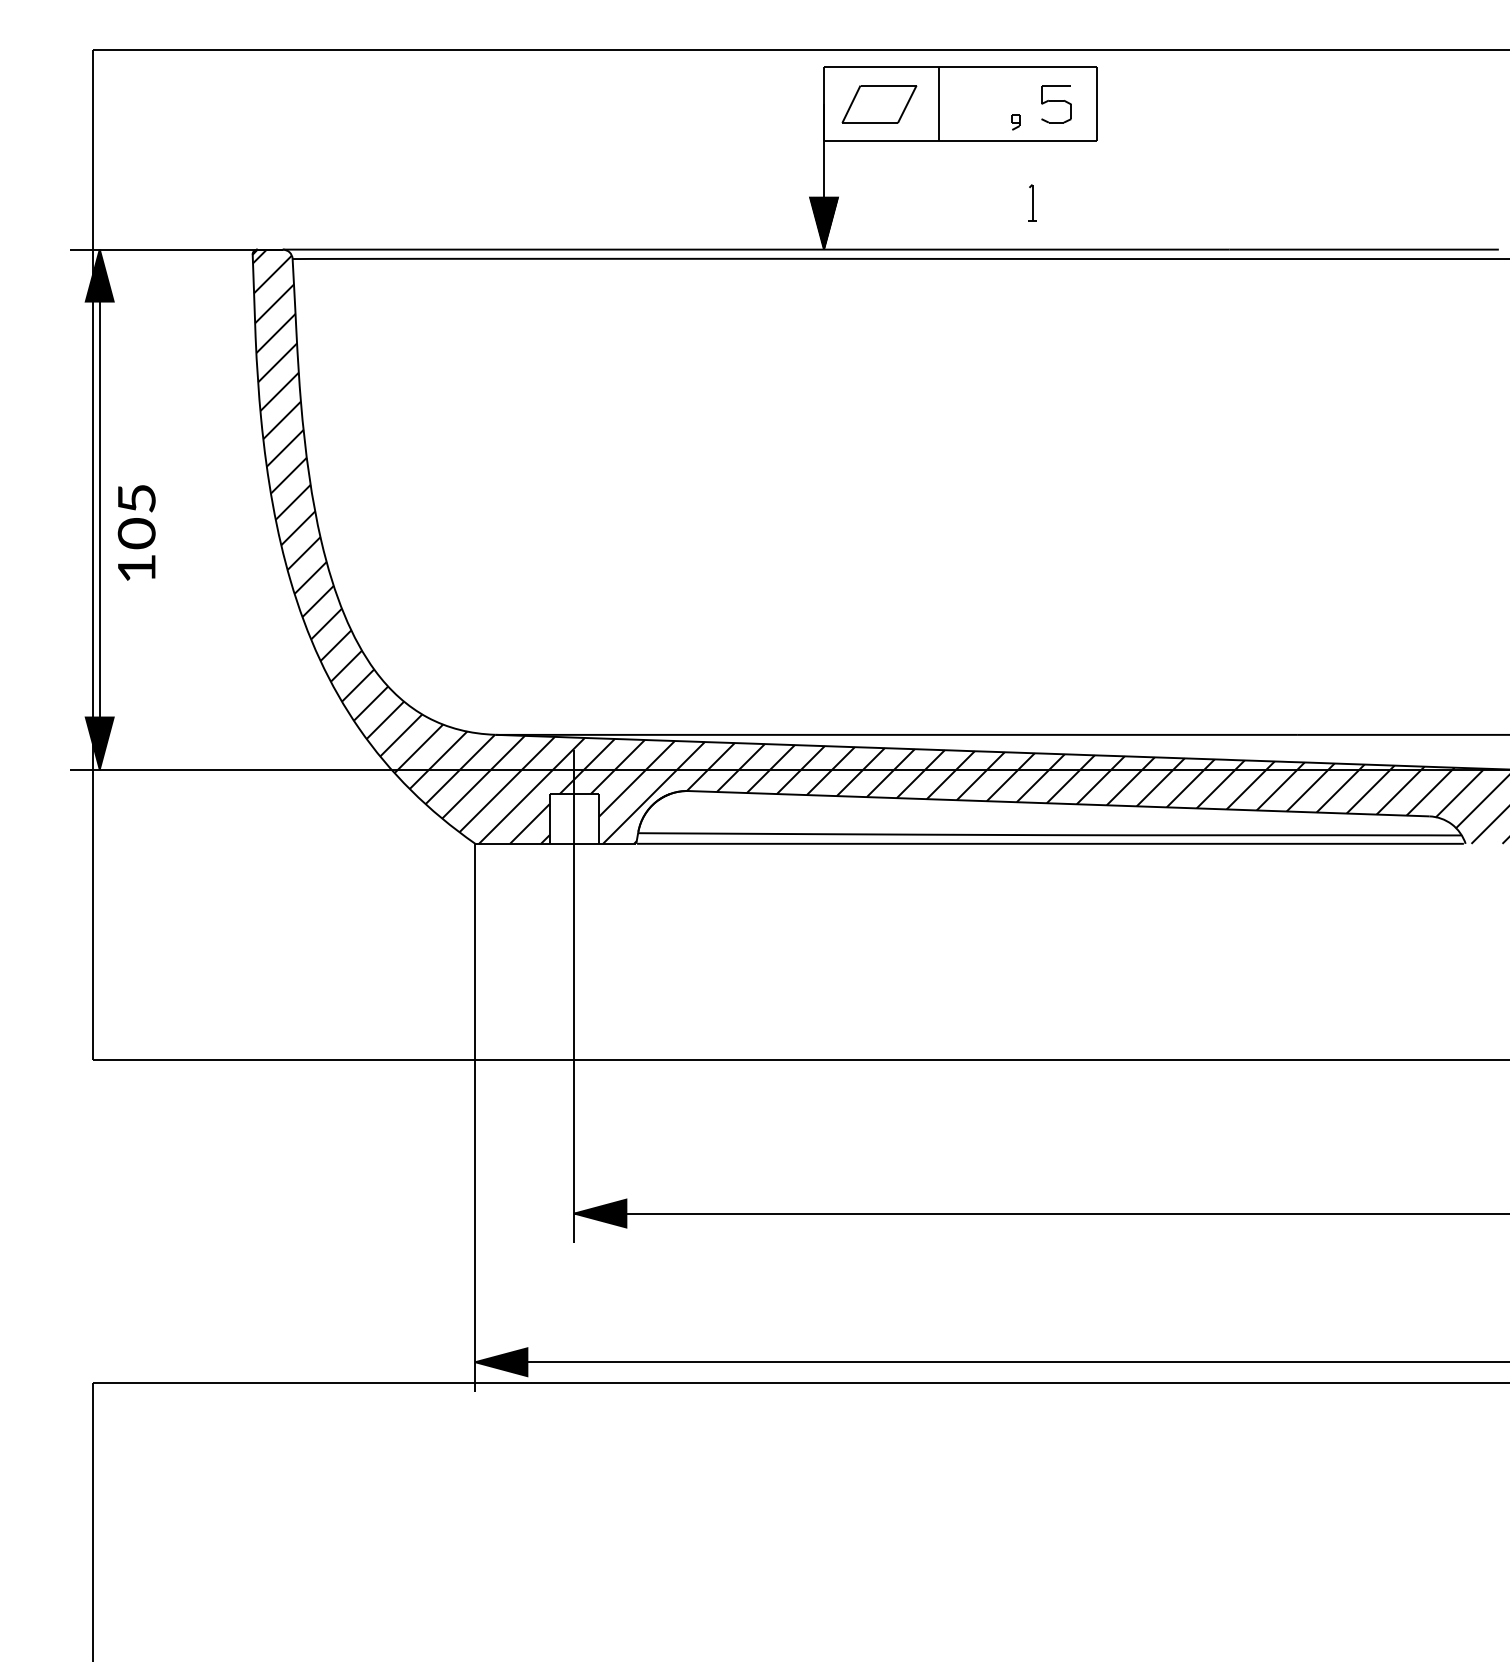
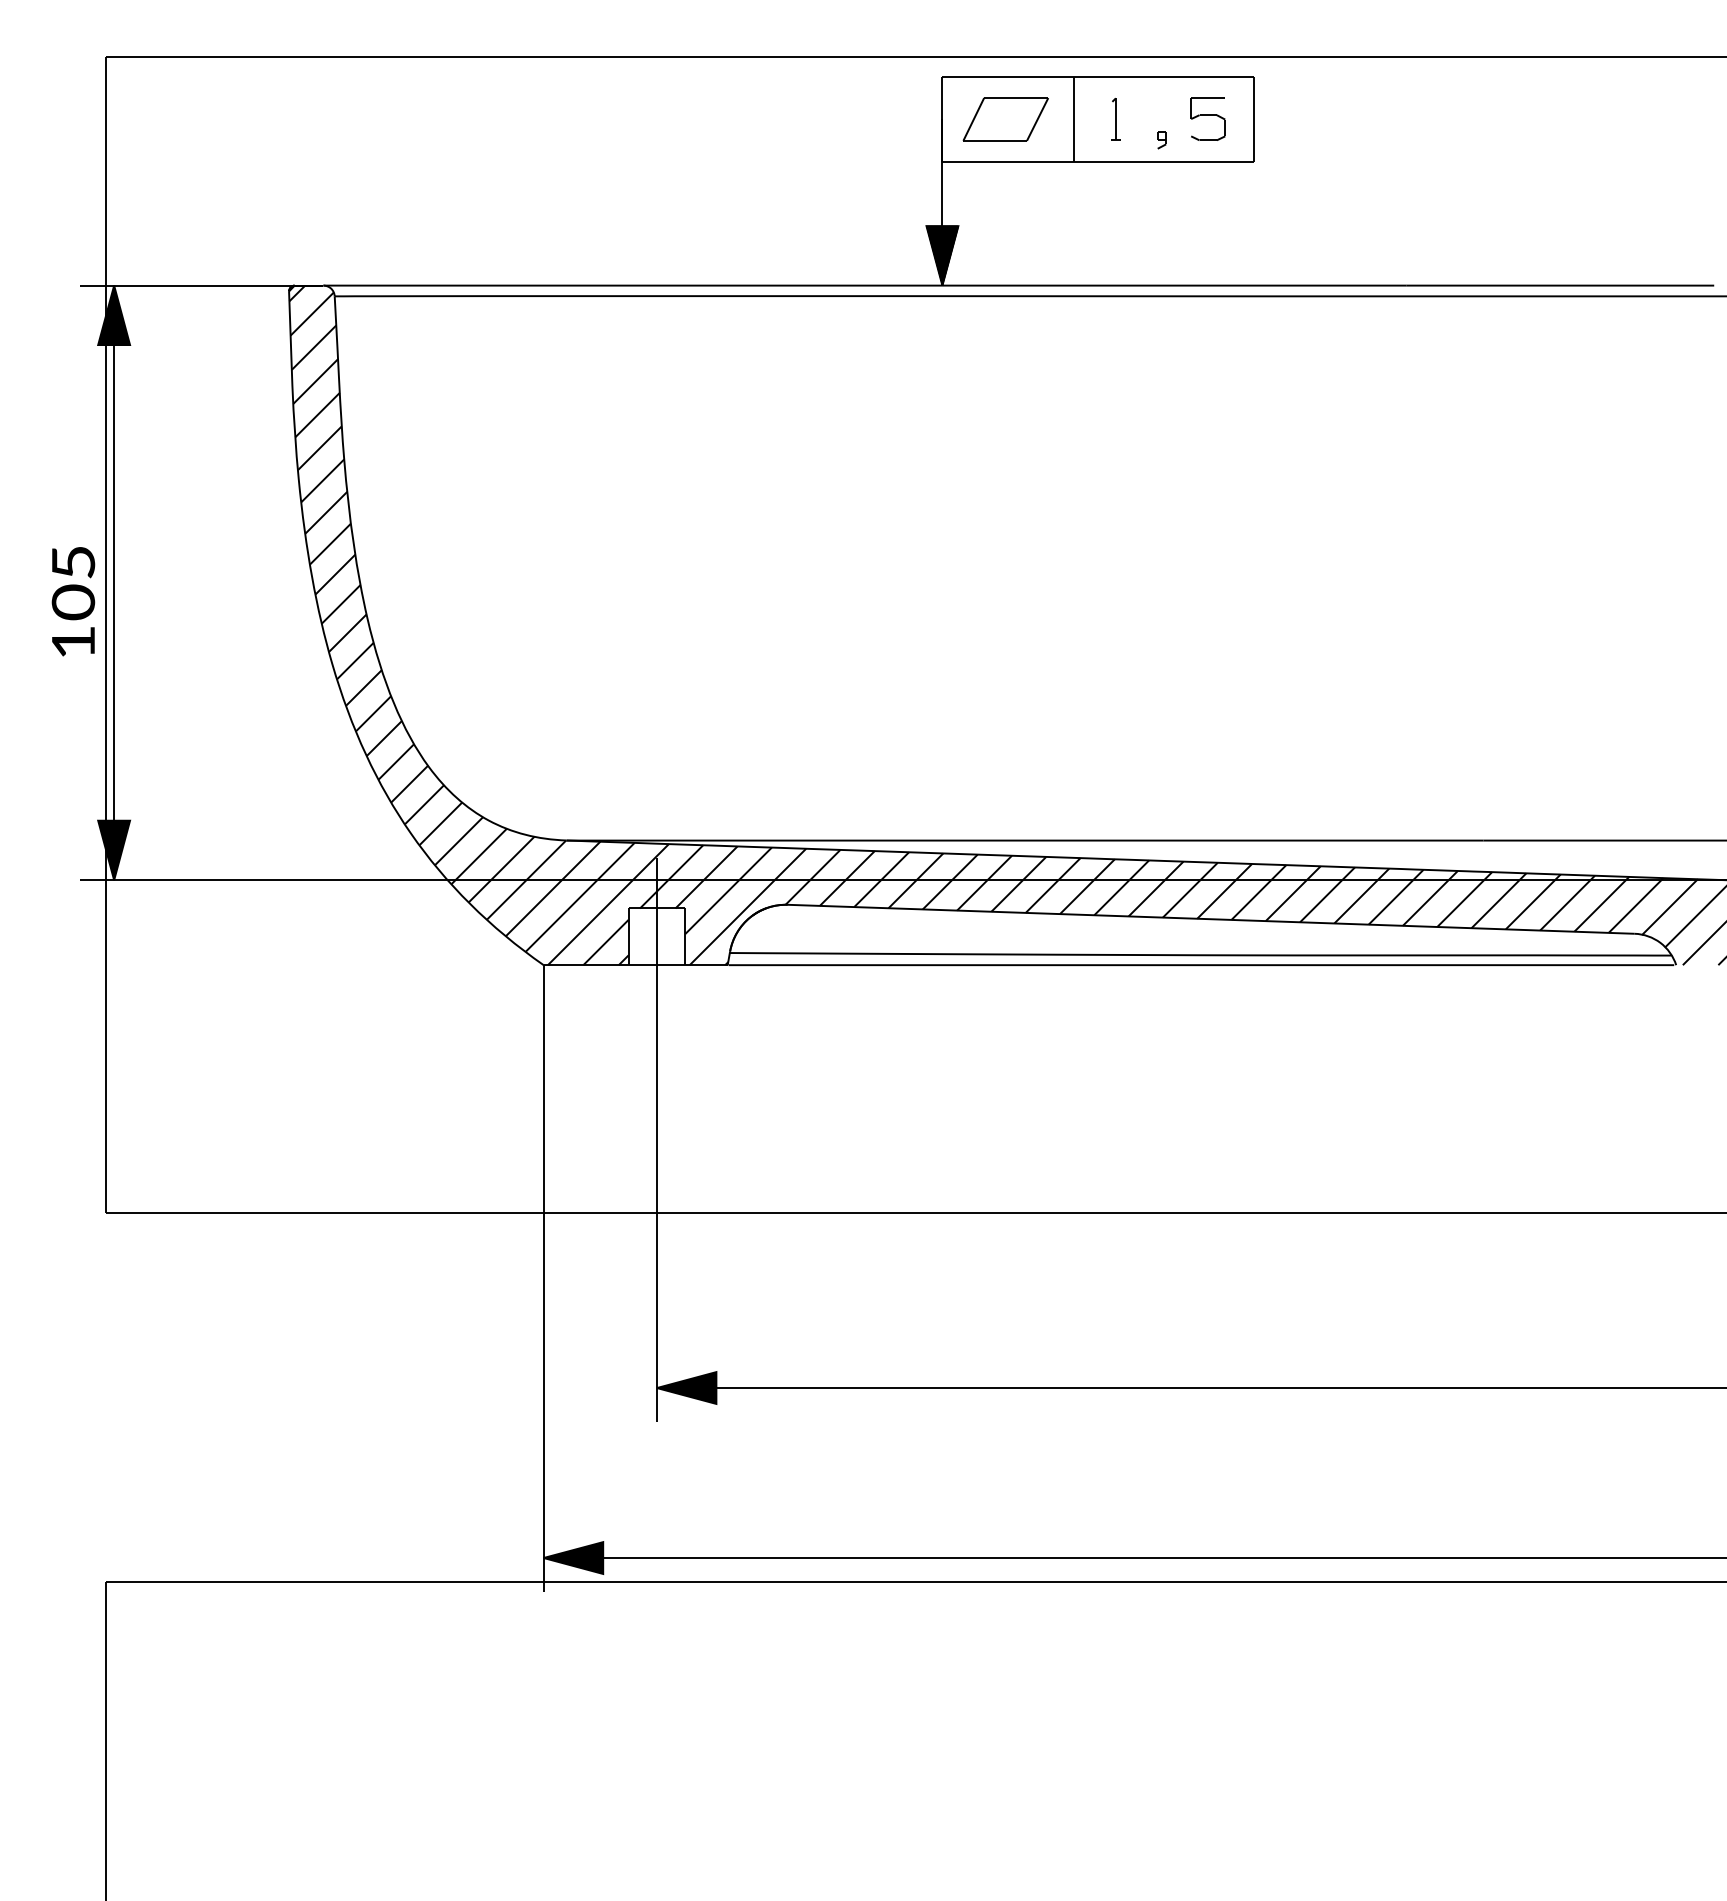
part: (1032, 203) -> (1115, 119), moved
text: (136, 532) -> (73, 601), moved

